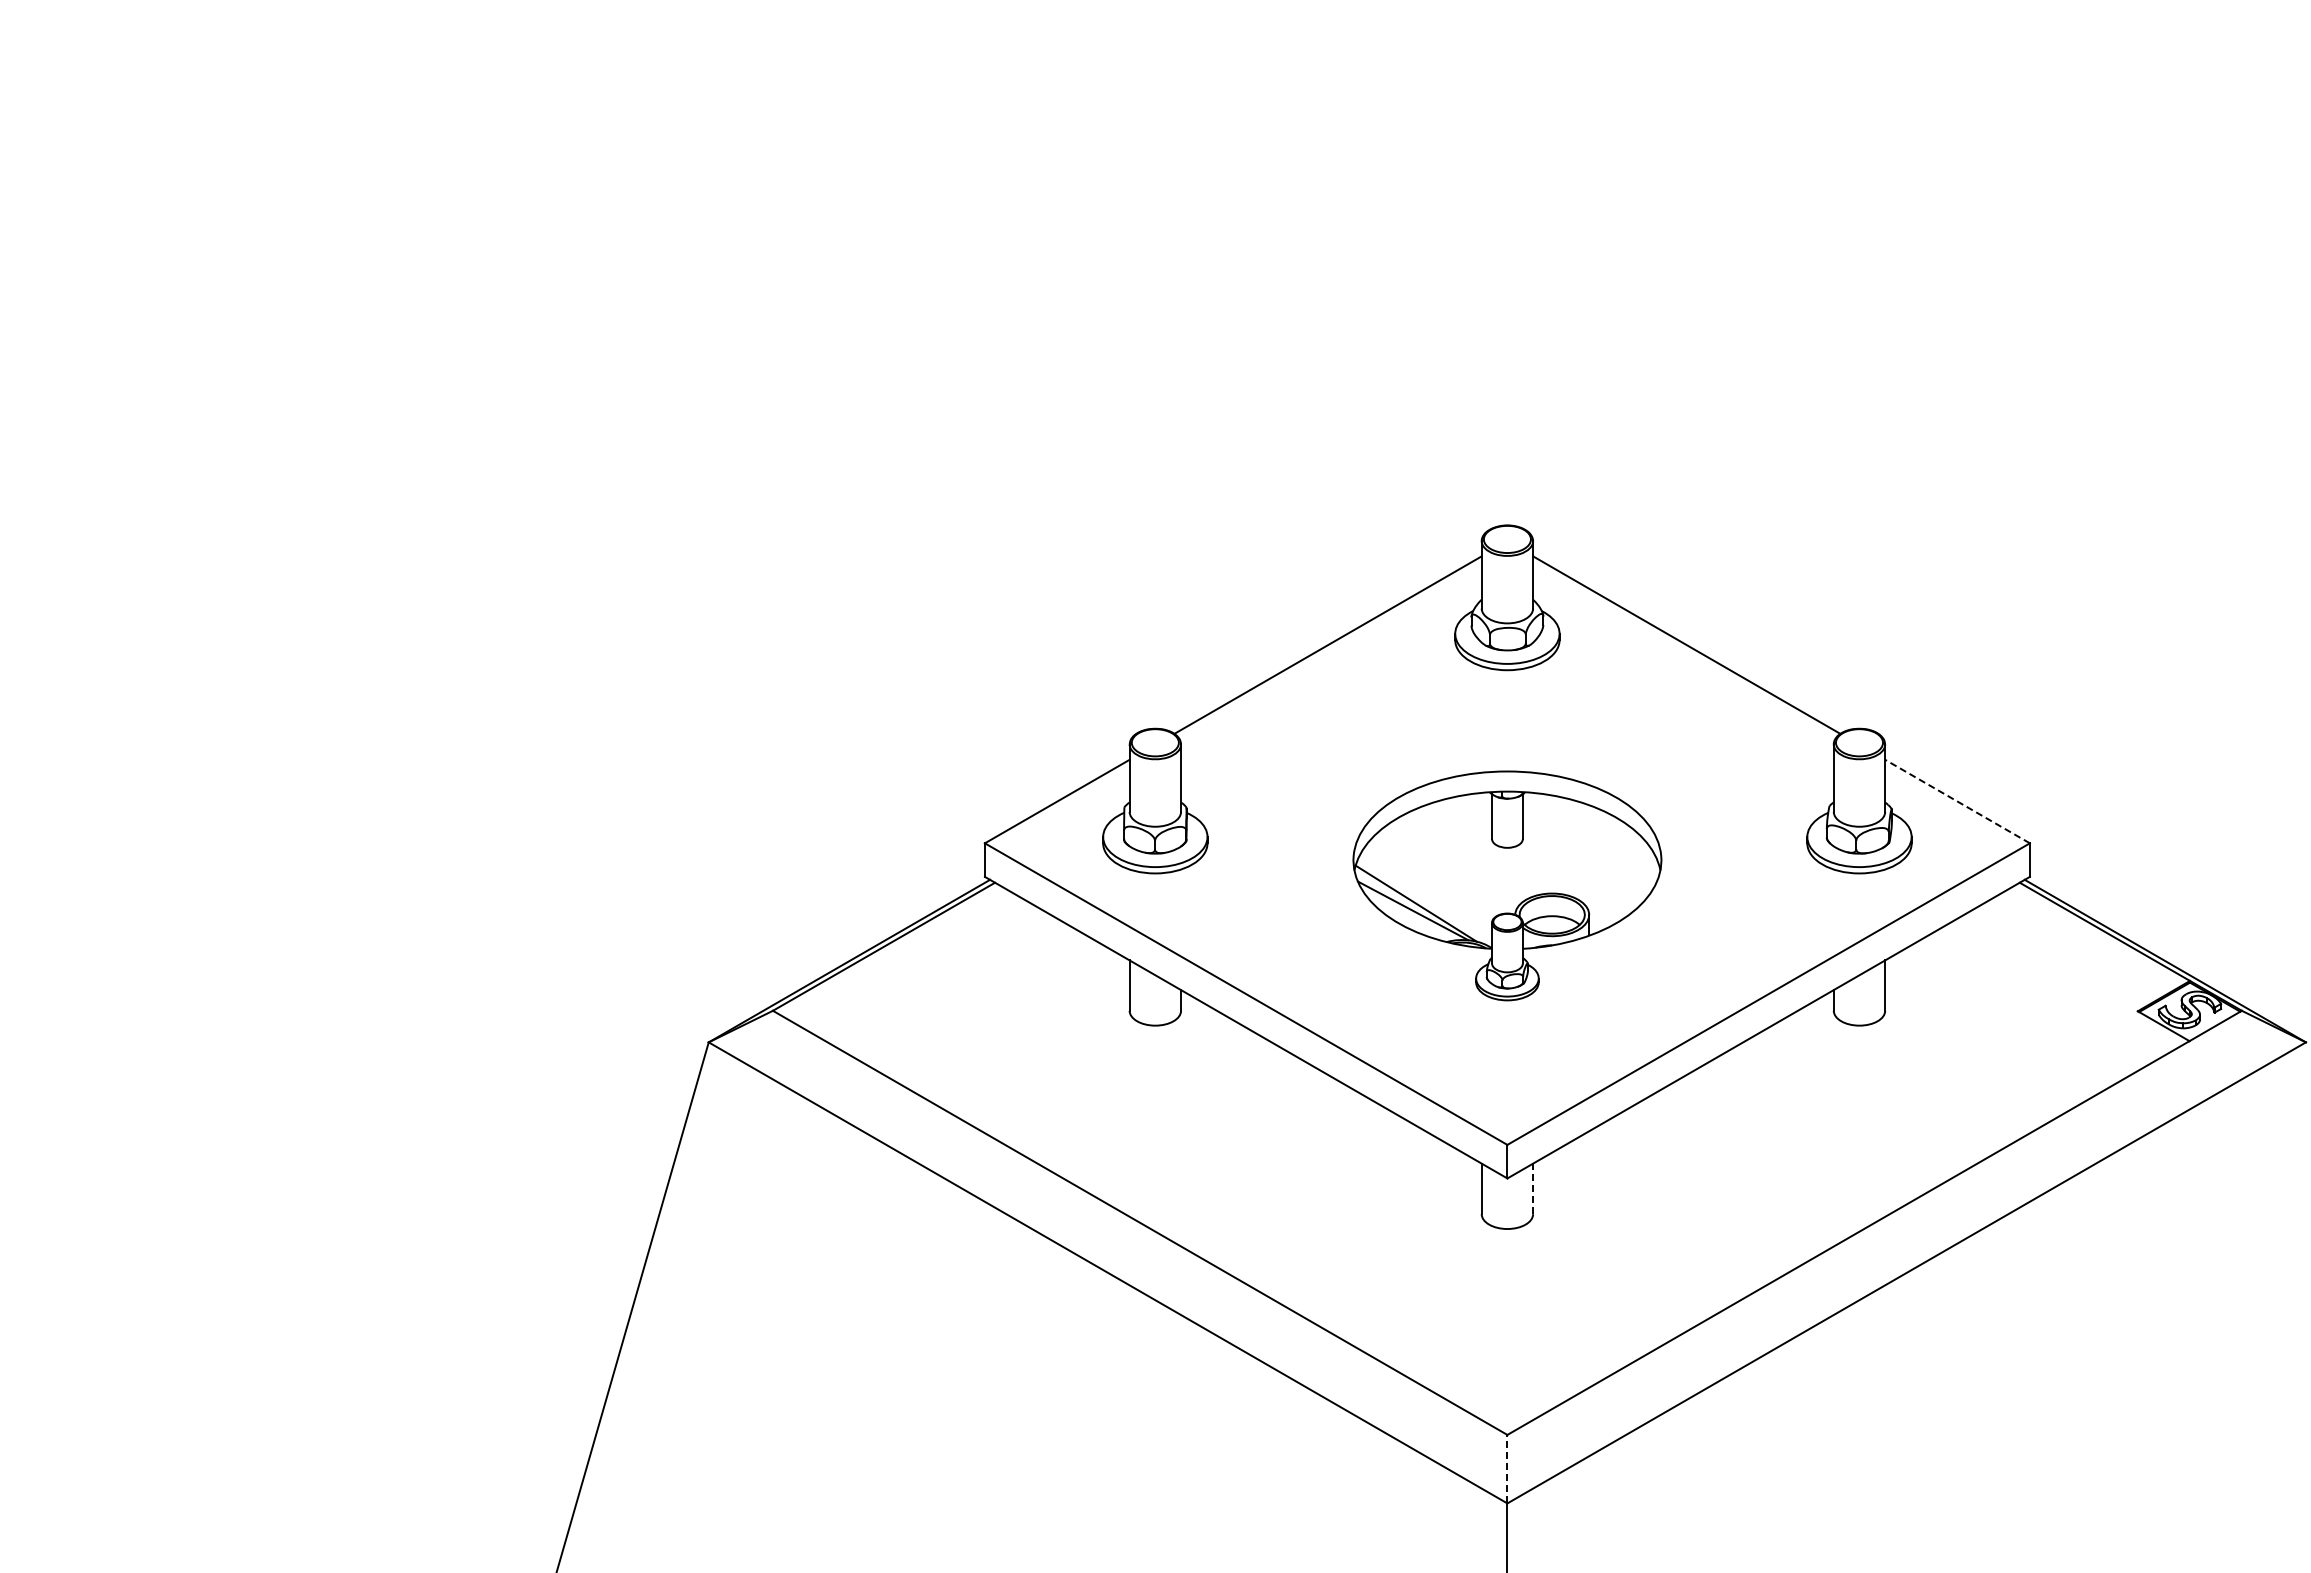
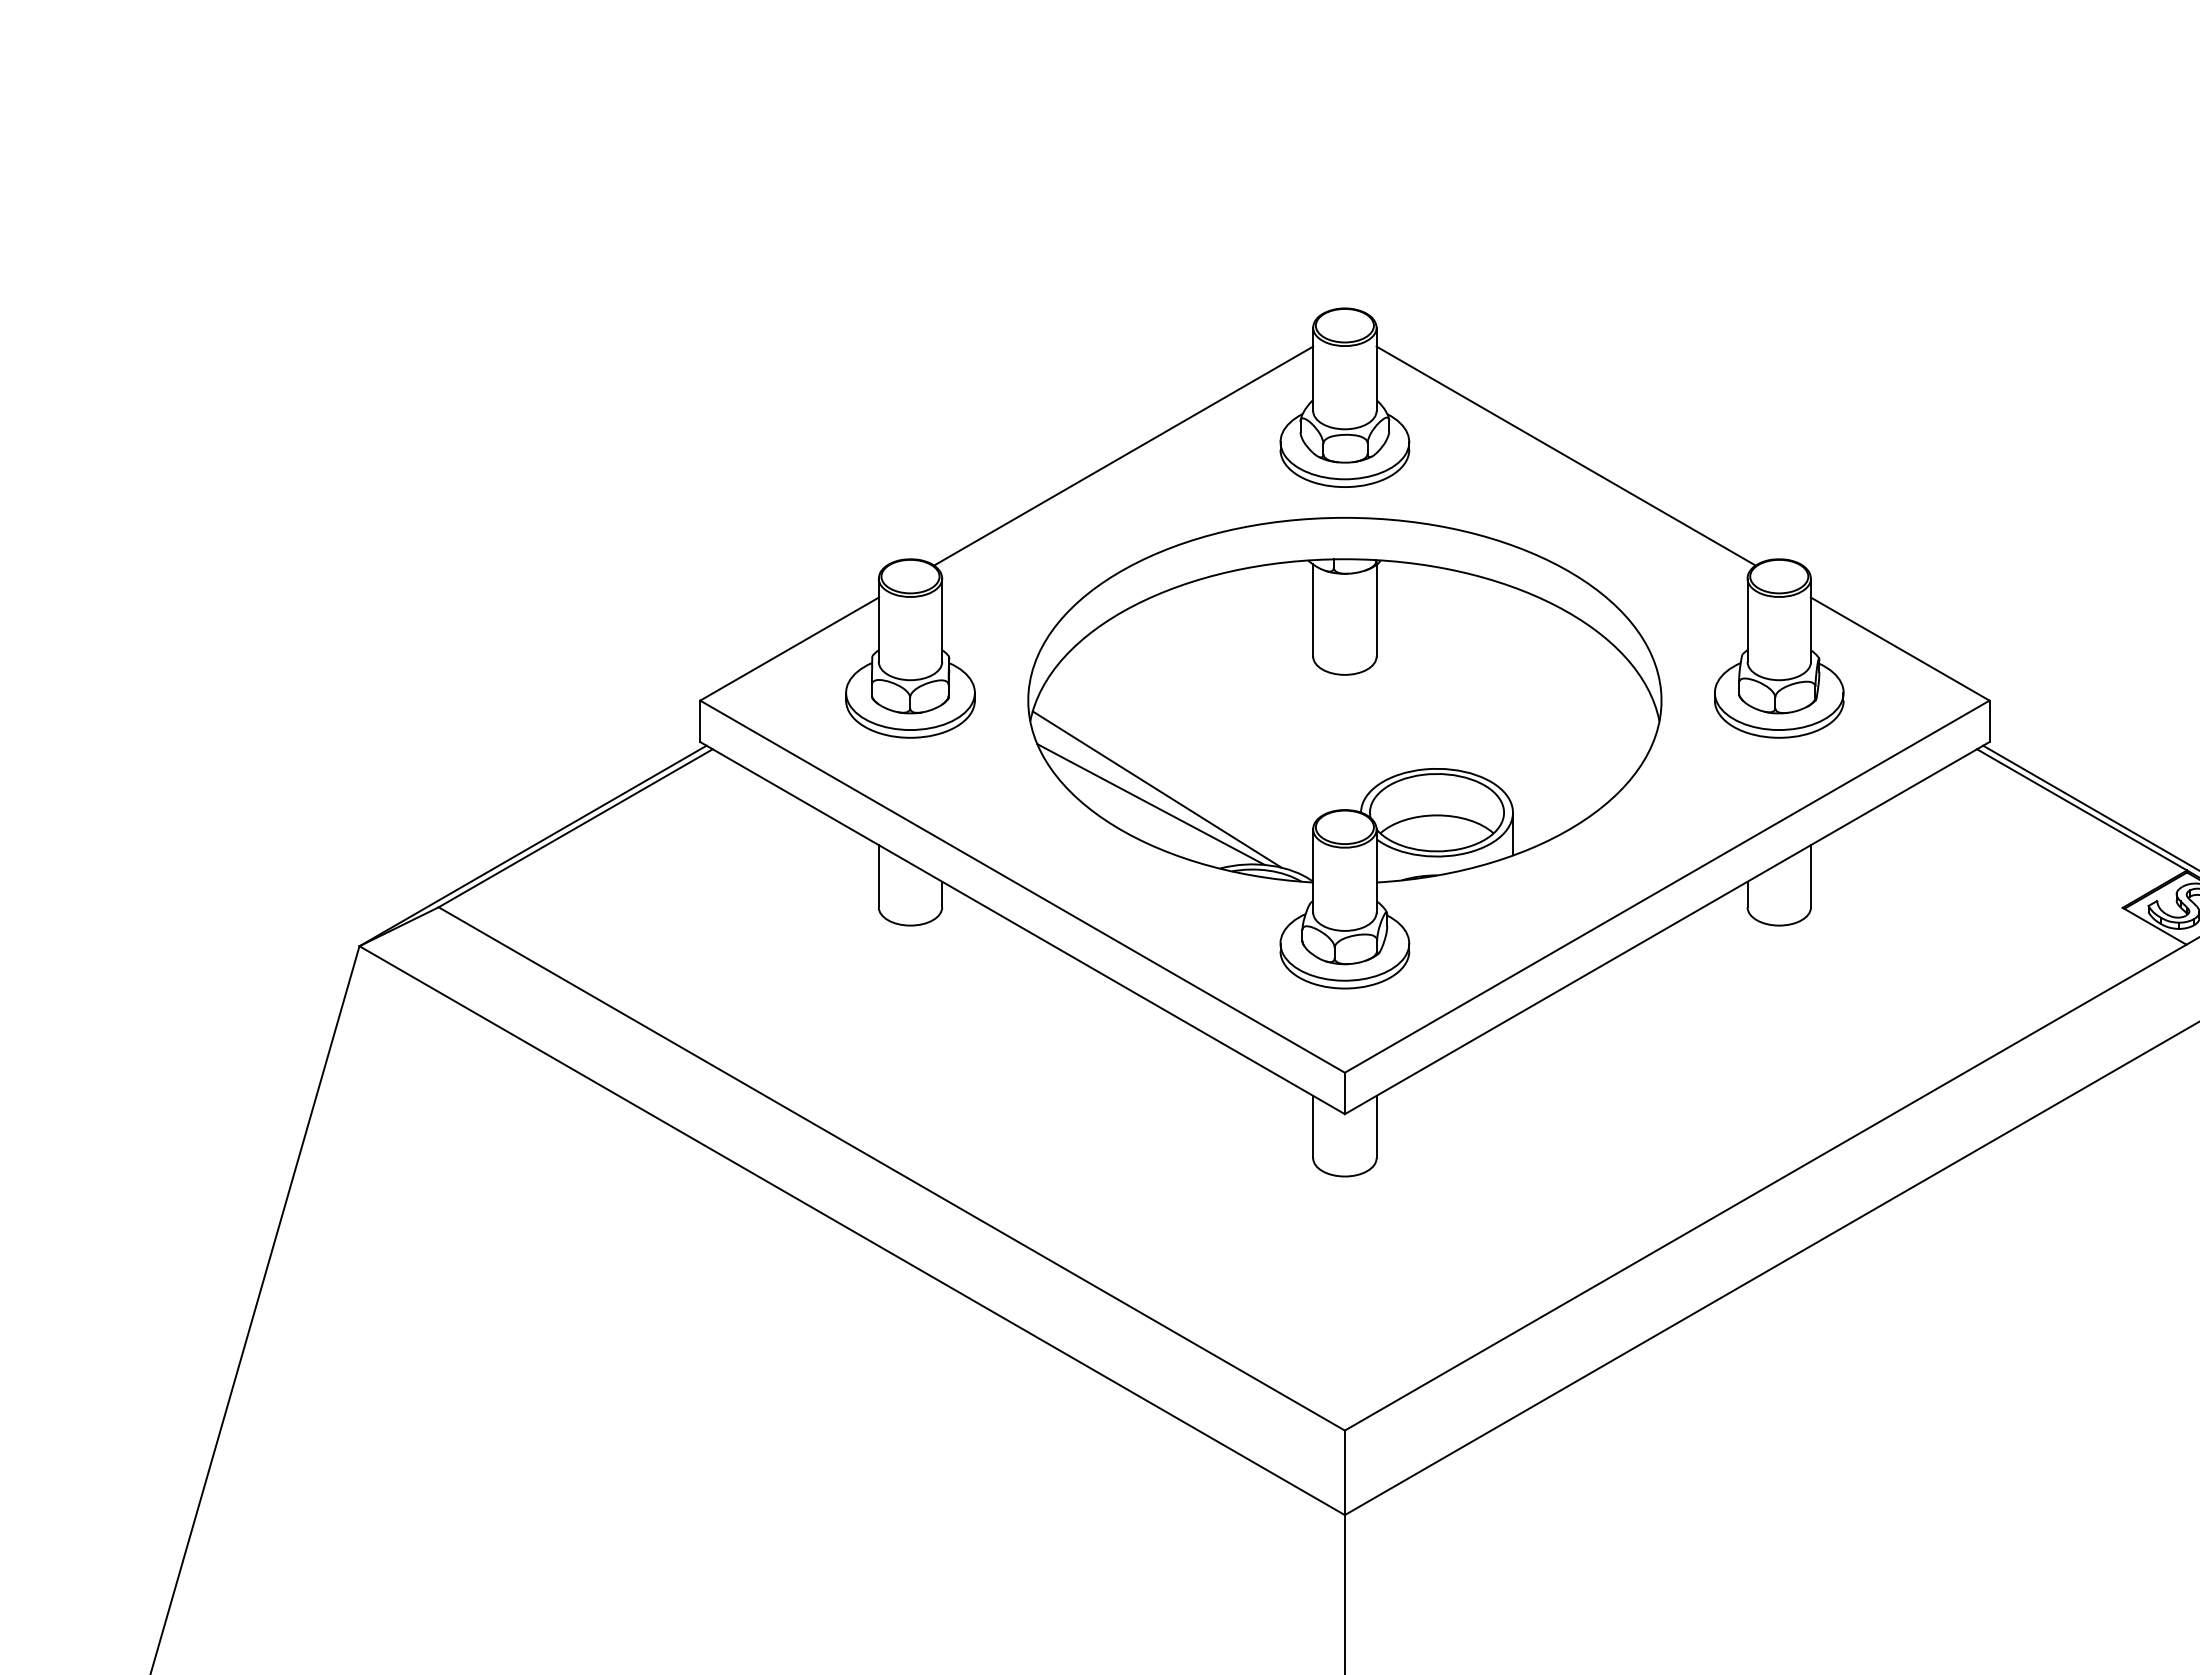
line: (1957, 801) -> (1900, 649), dashed -> solid
part: (1507, 885) -> (1344, 752), size x1.67
line: (1533, 1188) -> (1377, 1126), dashed -> solid
line: (1507, 1468) -> (1344, 1471), dashed -> solid

